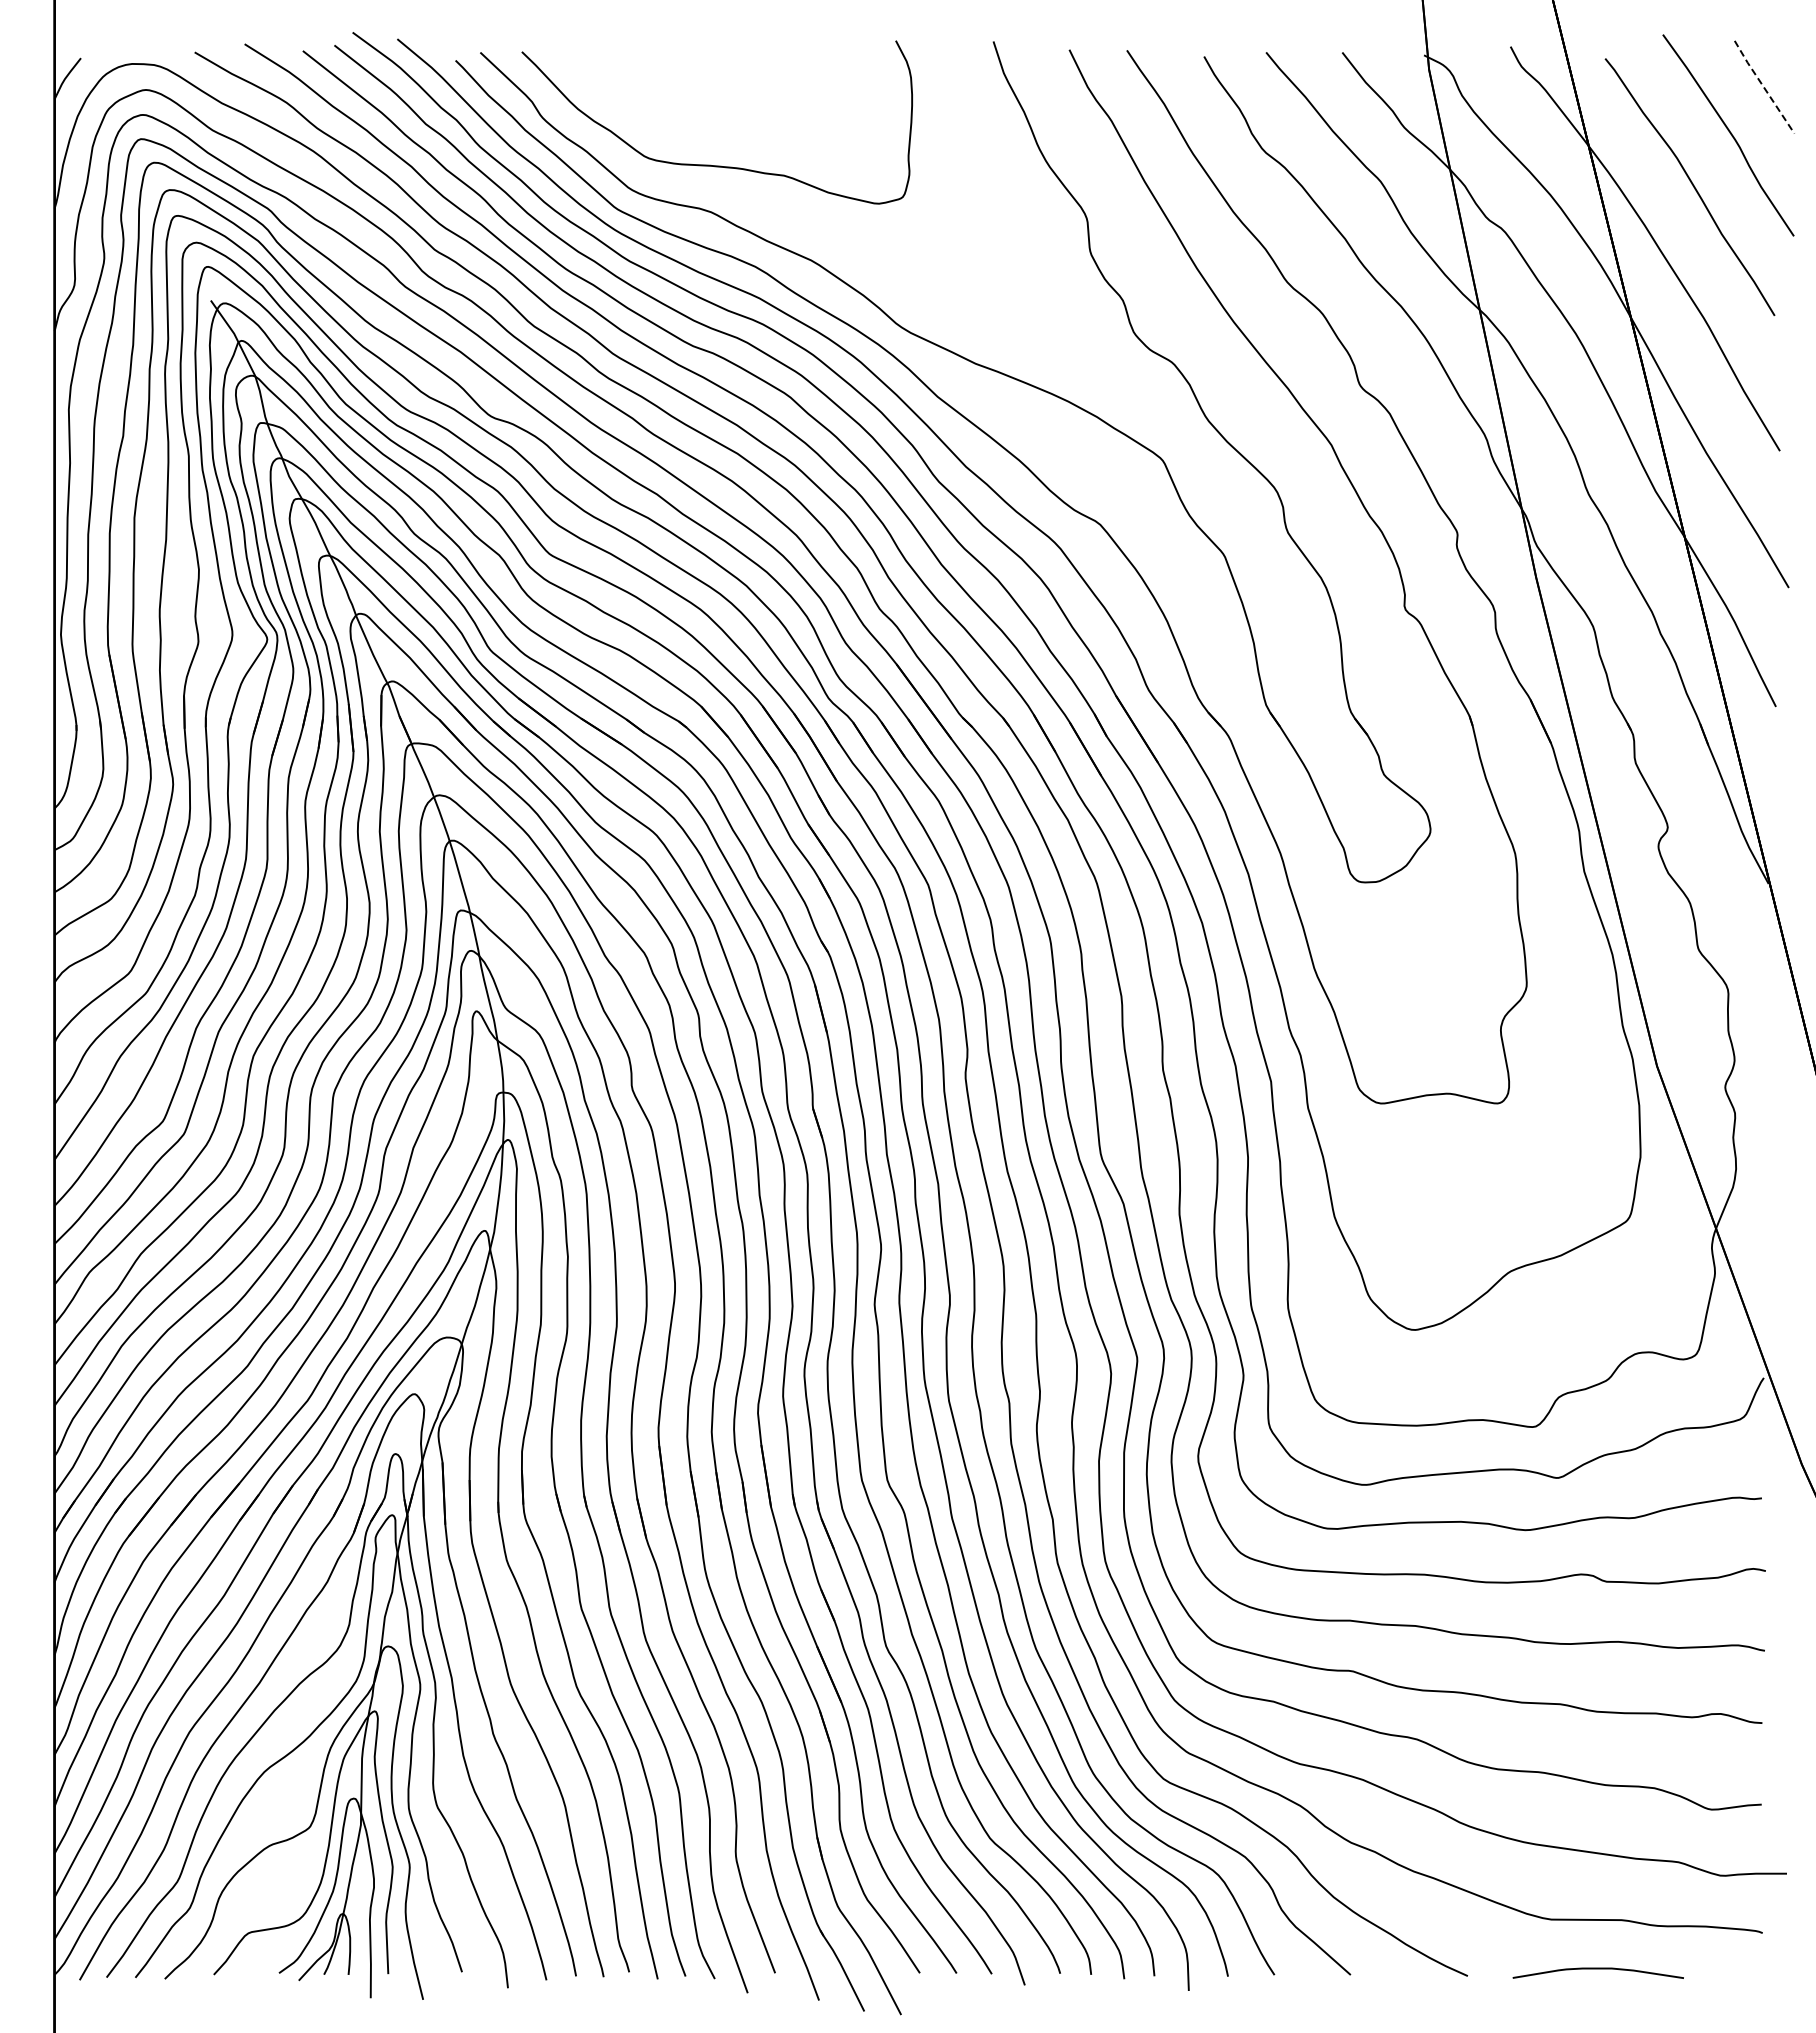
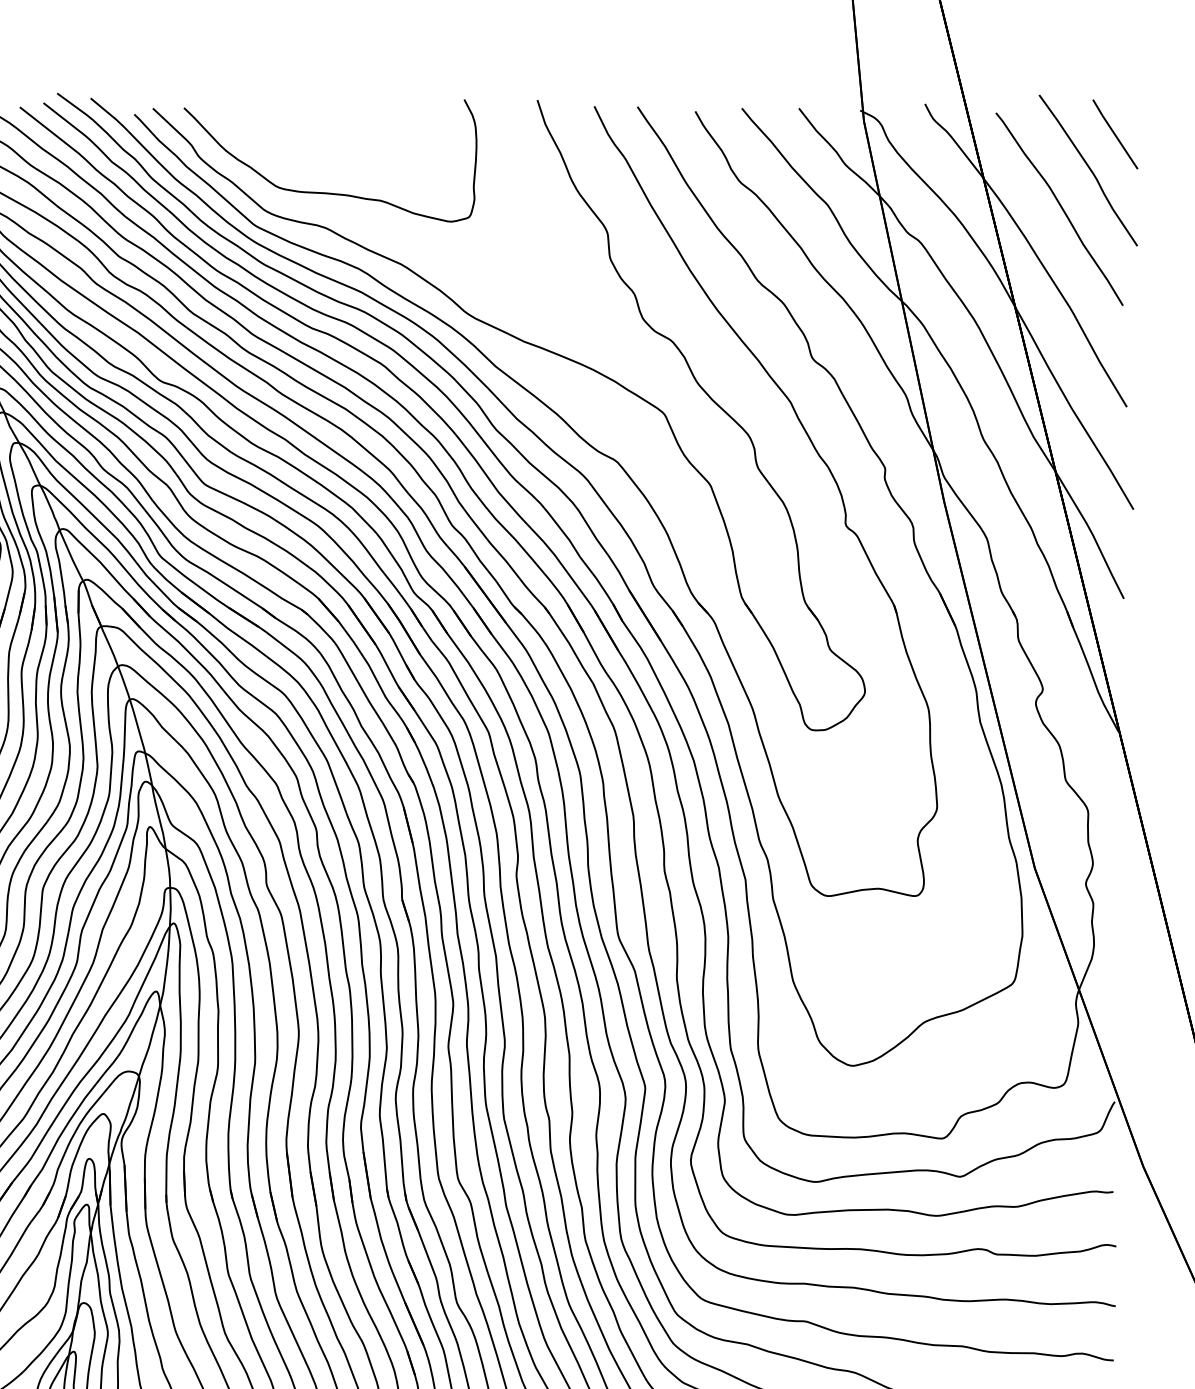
line: (1763, 86) -> (1114, 133), dashed -> solid

